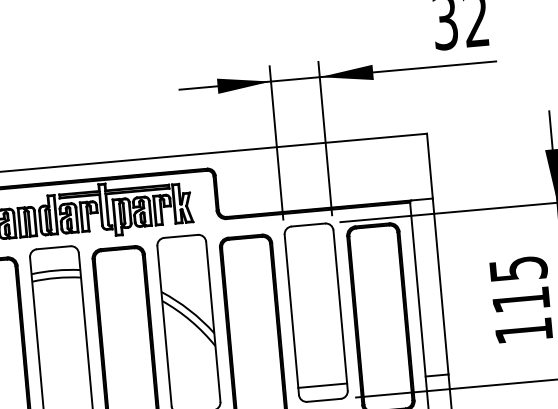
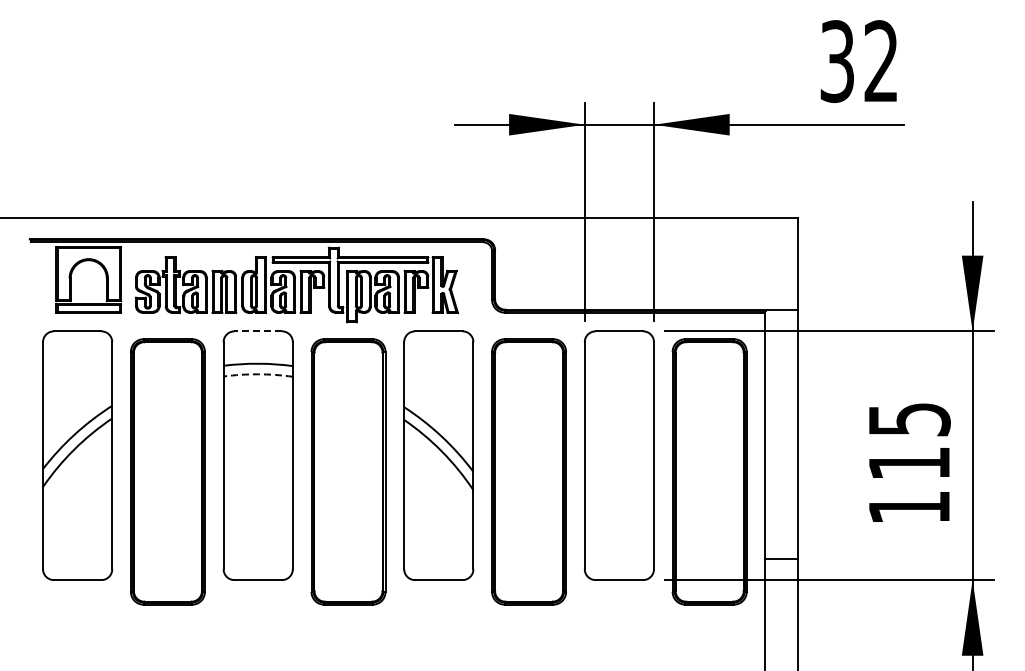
line: (53, 247) -> (258, 331), solid -> dashed
arc: (56, 278) -> (258, 374), solid -> dashed
line: (322, 385) -> (618, 559), removed

